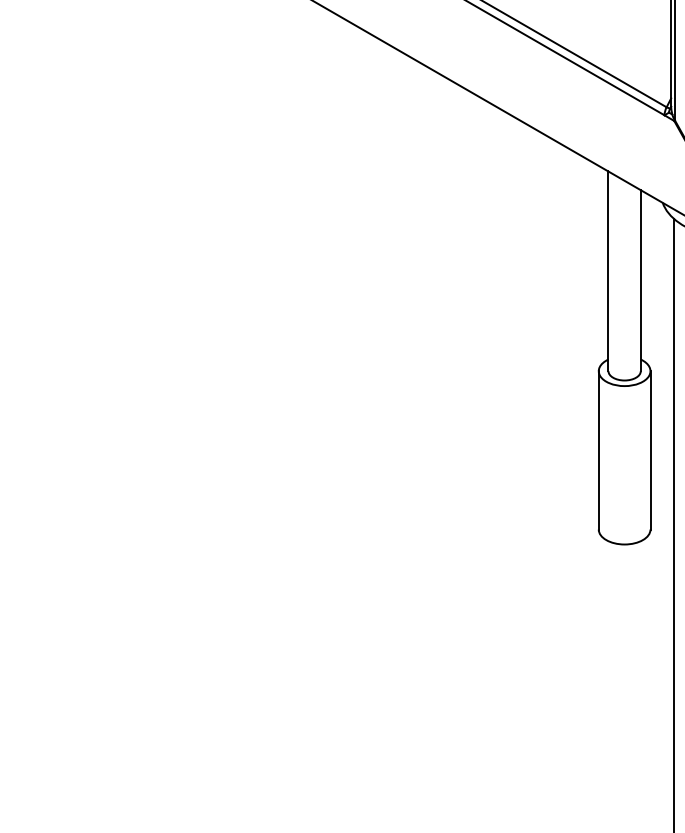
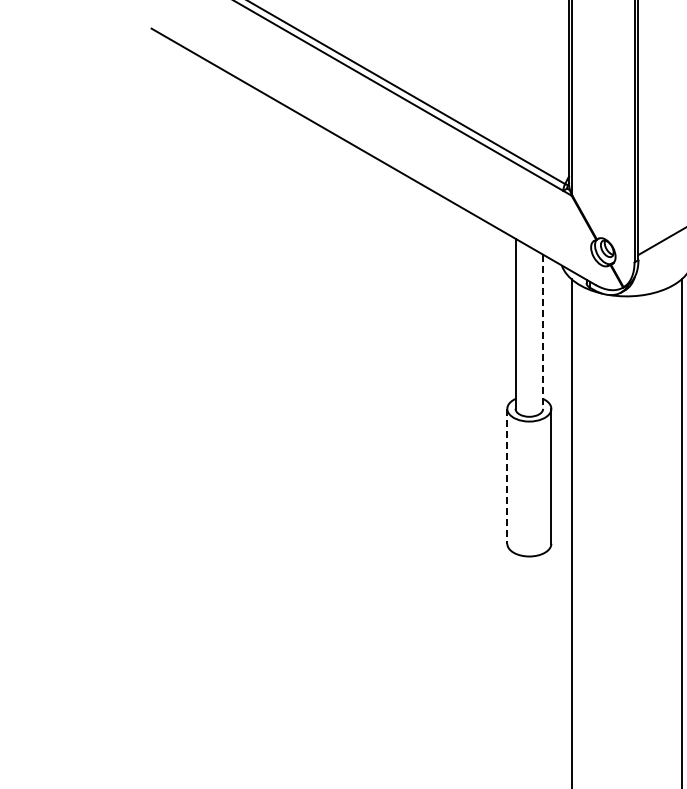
line: (641, 281) -> (543, 332), solid -> dashed
line: (598, 450) -> (507, 476), solid -> dashed

